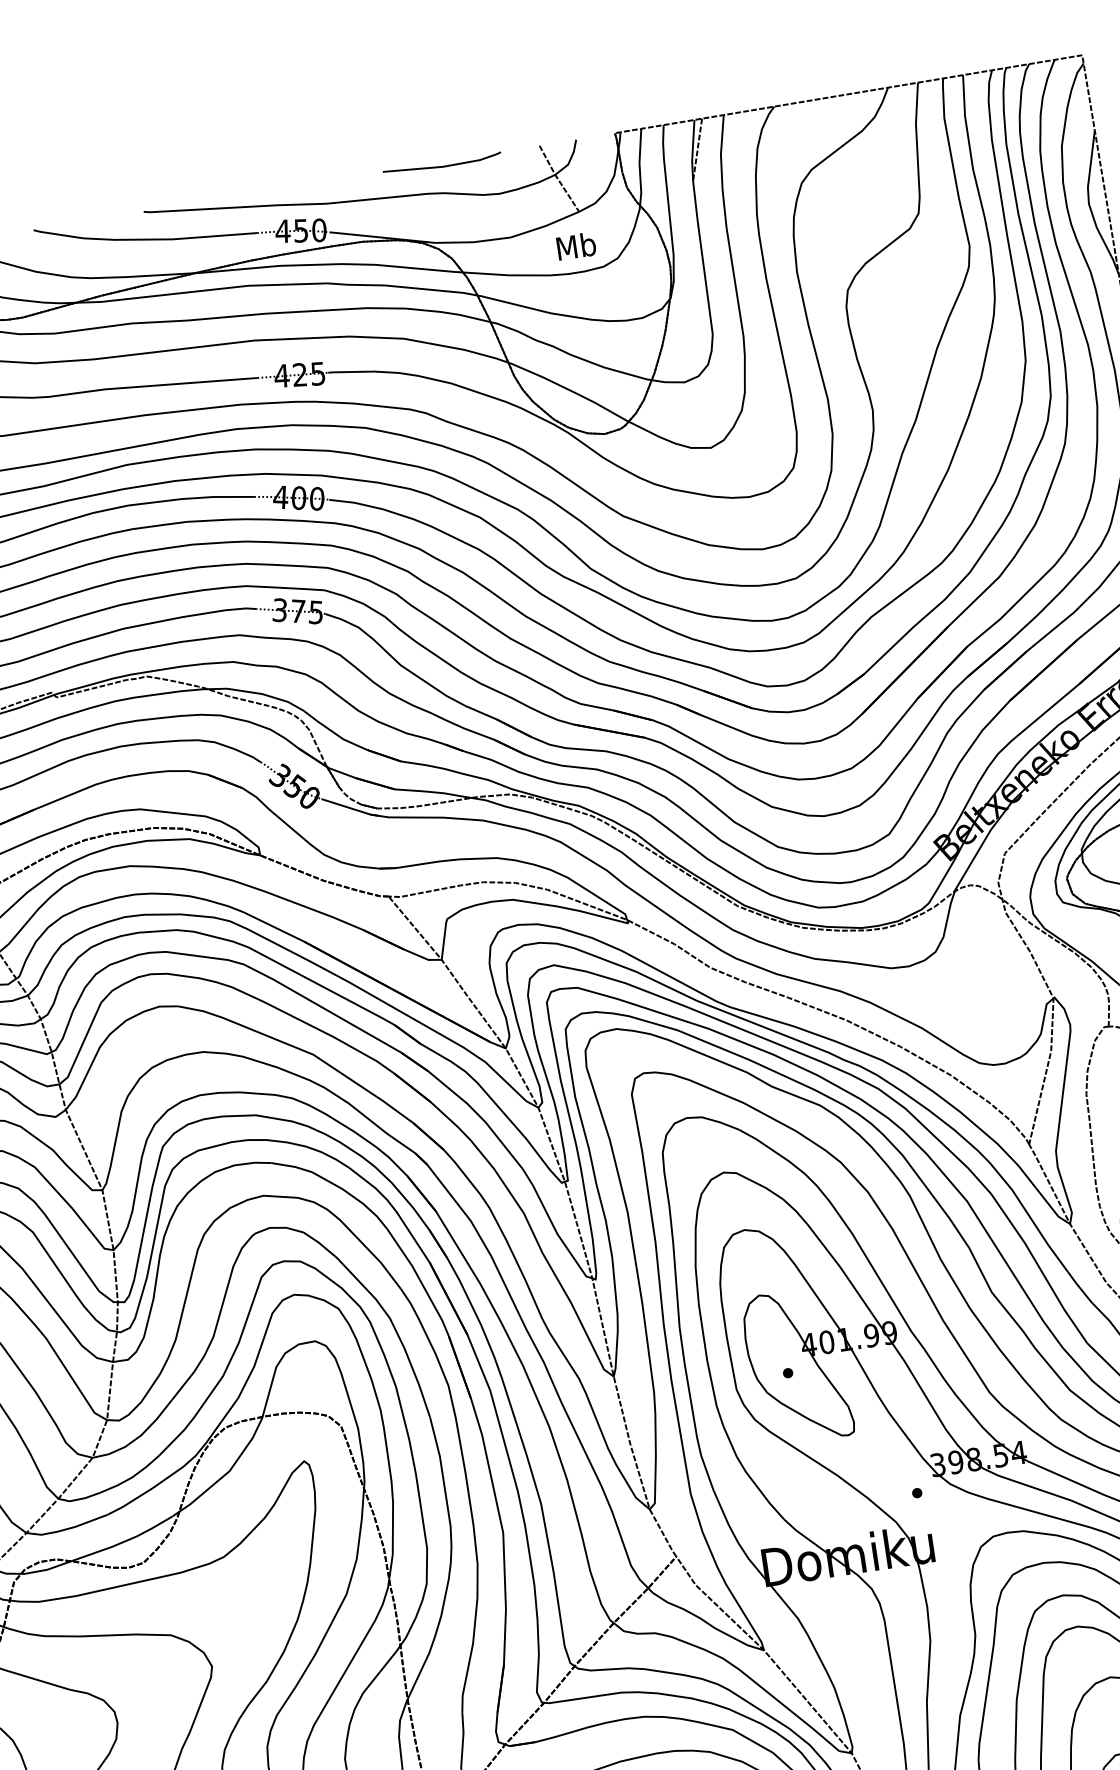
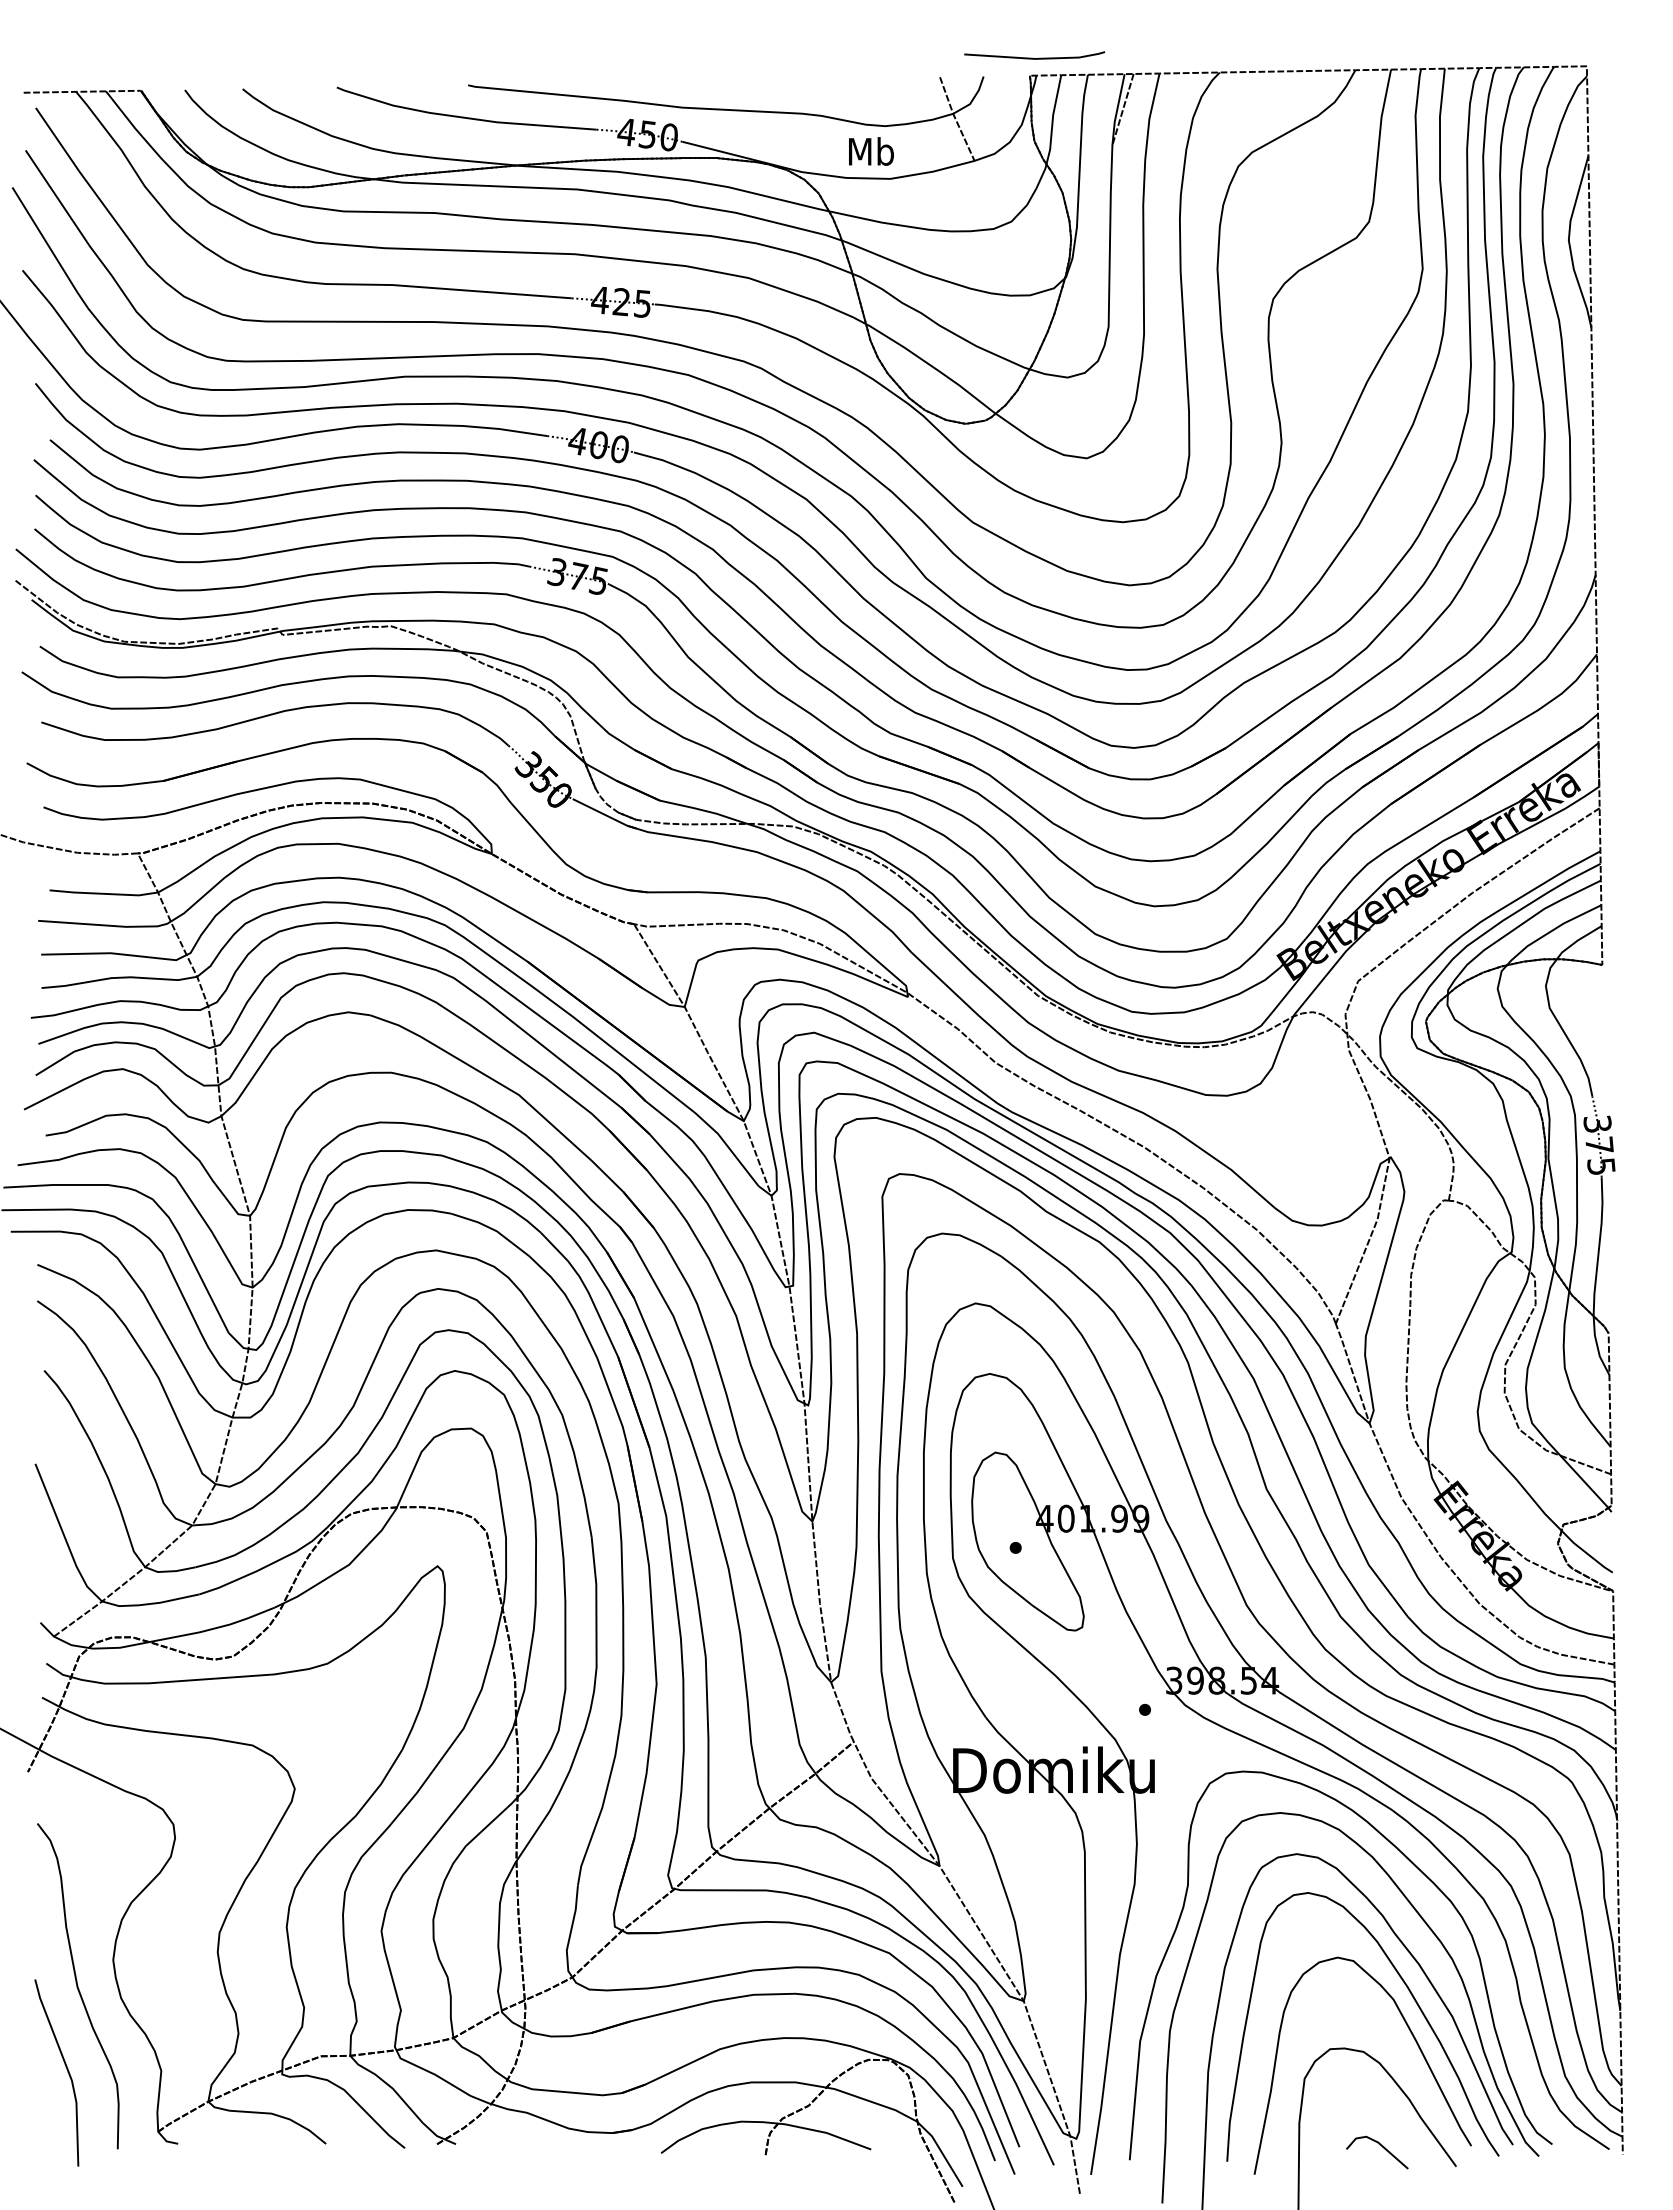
line: (441, 165) -> (1033, 57), moved
text: (576, 246) -> (871, 151), moved

